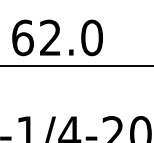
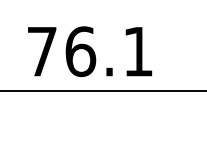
text: (57, 37) -> (90, 51), 62.0 -> 76.1

